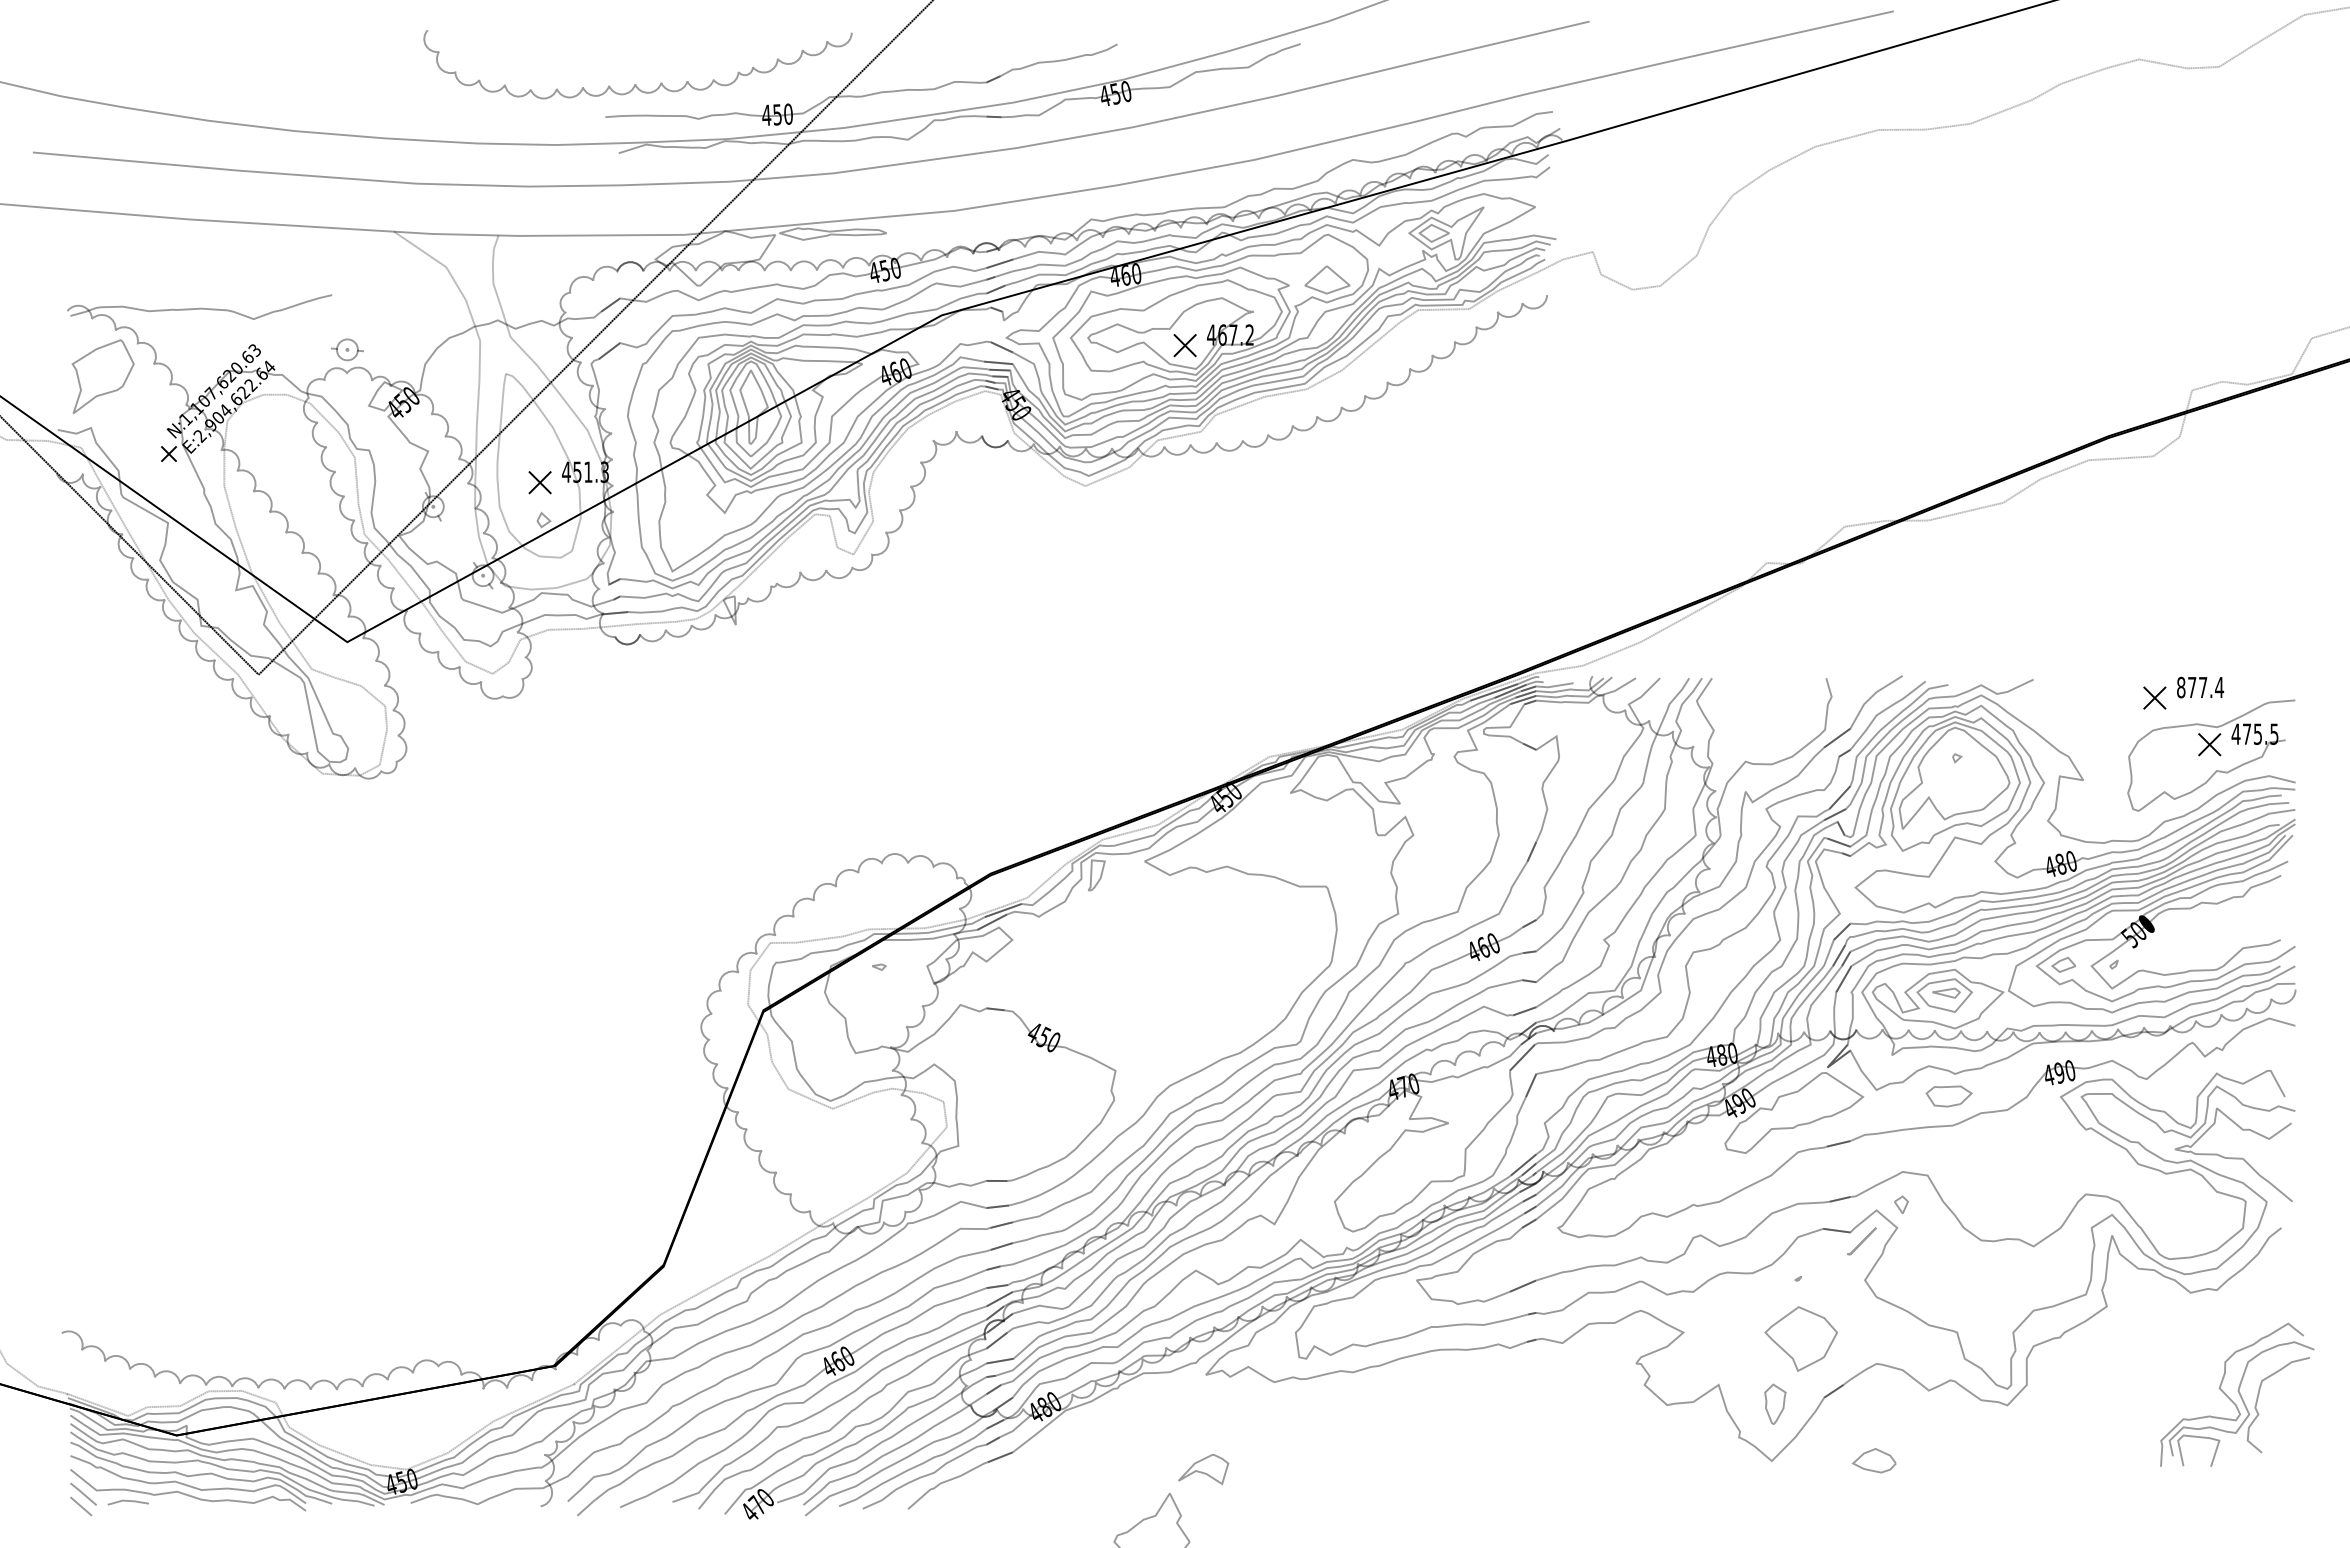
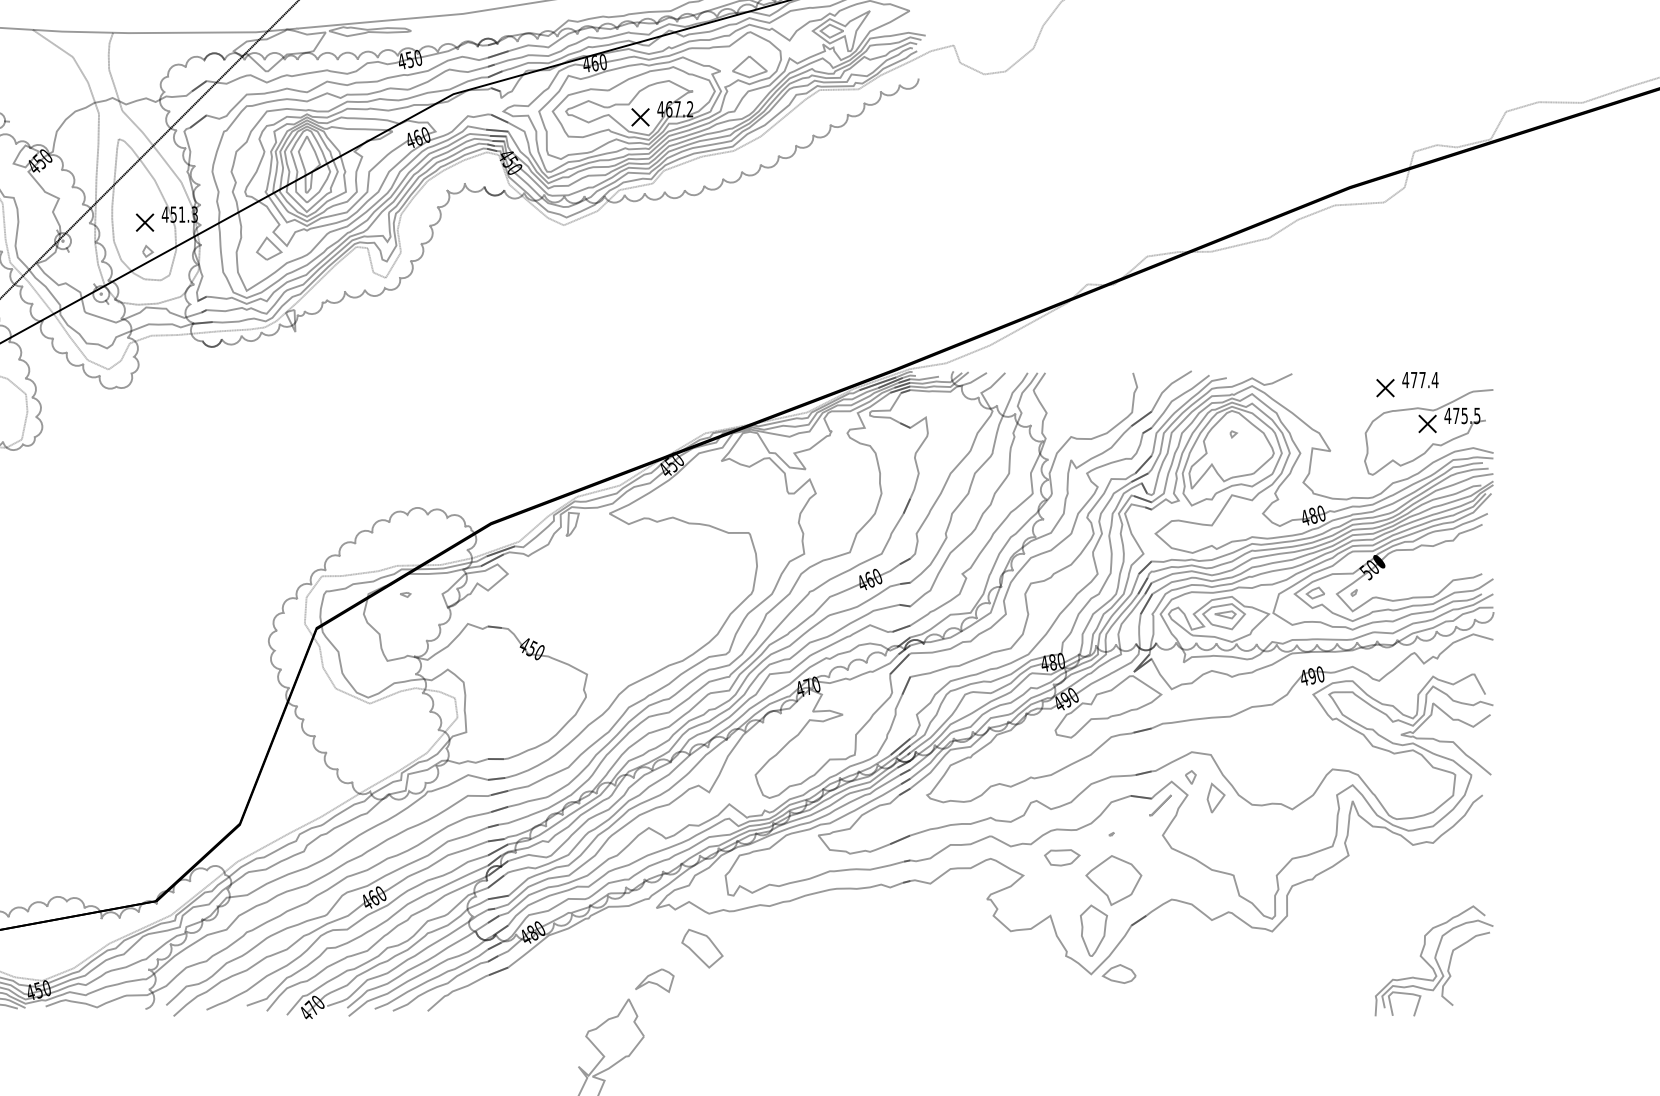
part: (701, 516) -> (269, 248), added
text: (2180, 687) -> (1405, 380), 877.4 -> 477.4
part: (1948, 1096) -> (1061, 857), moved
part: (1934, 1231) -> (1216, 797), added
part: (2237, 1394) -> (1434, 960), moved
part: (1775, 1403) -> (1094, 930), size x1.67
part: (1265, 1427) -> (702, 948), added
part: (1874, 1460) -> (1119, 973), moved

